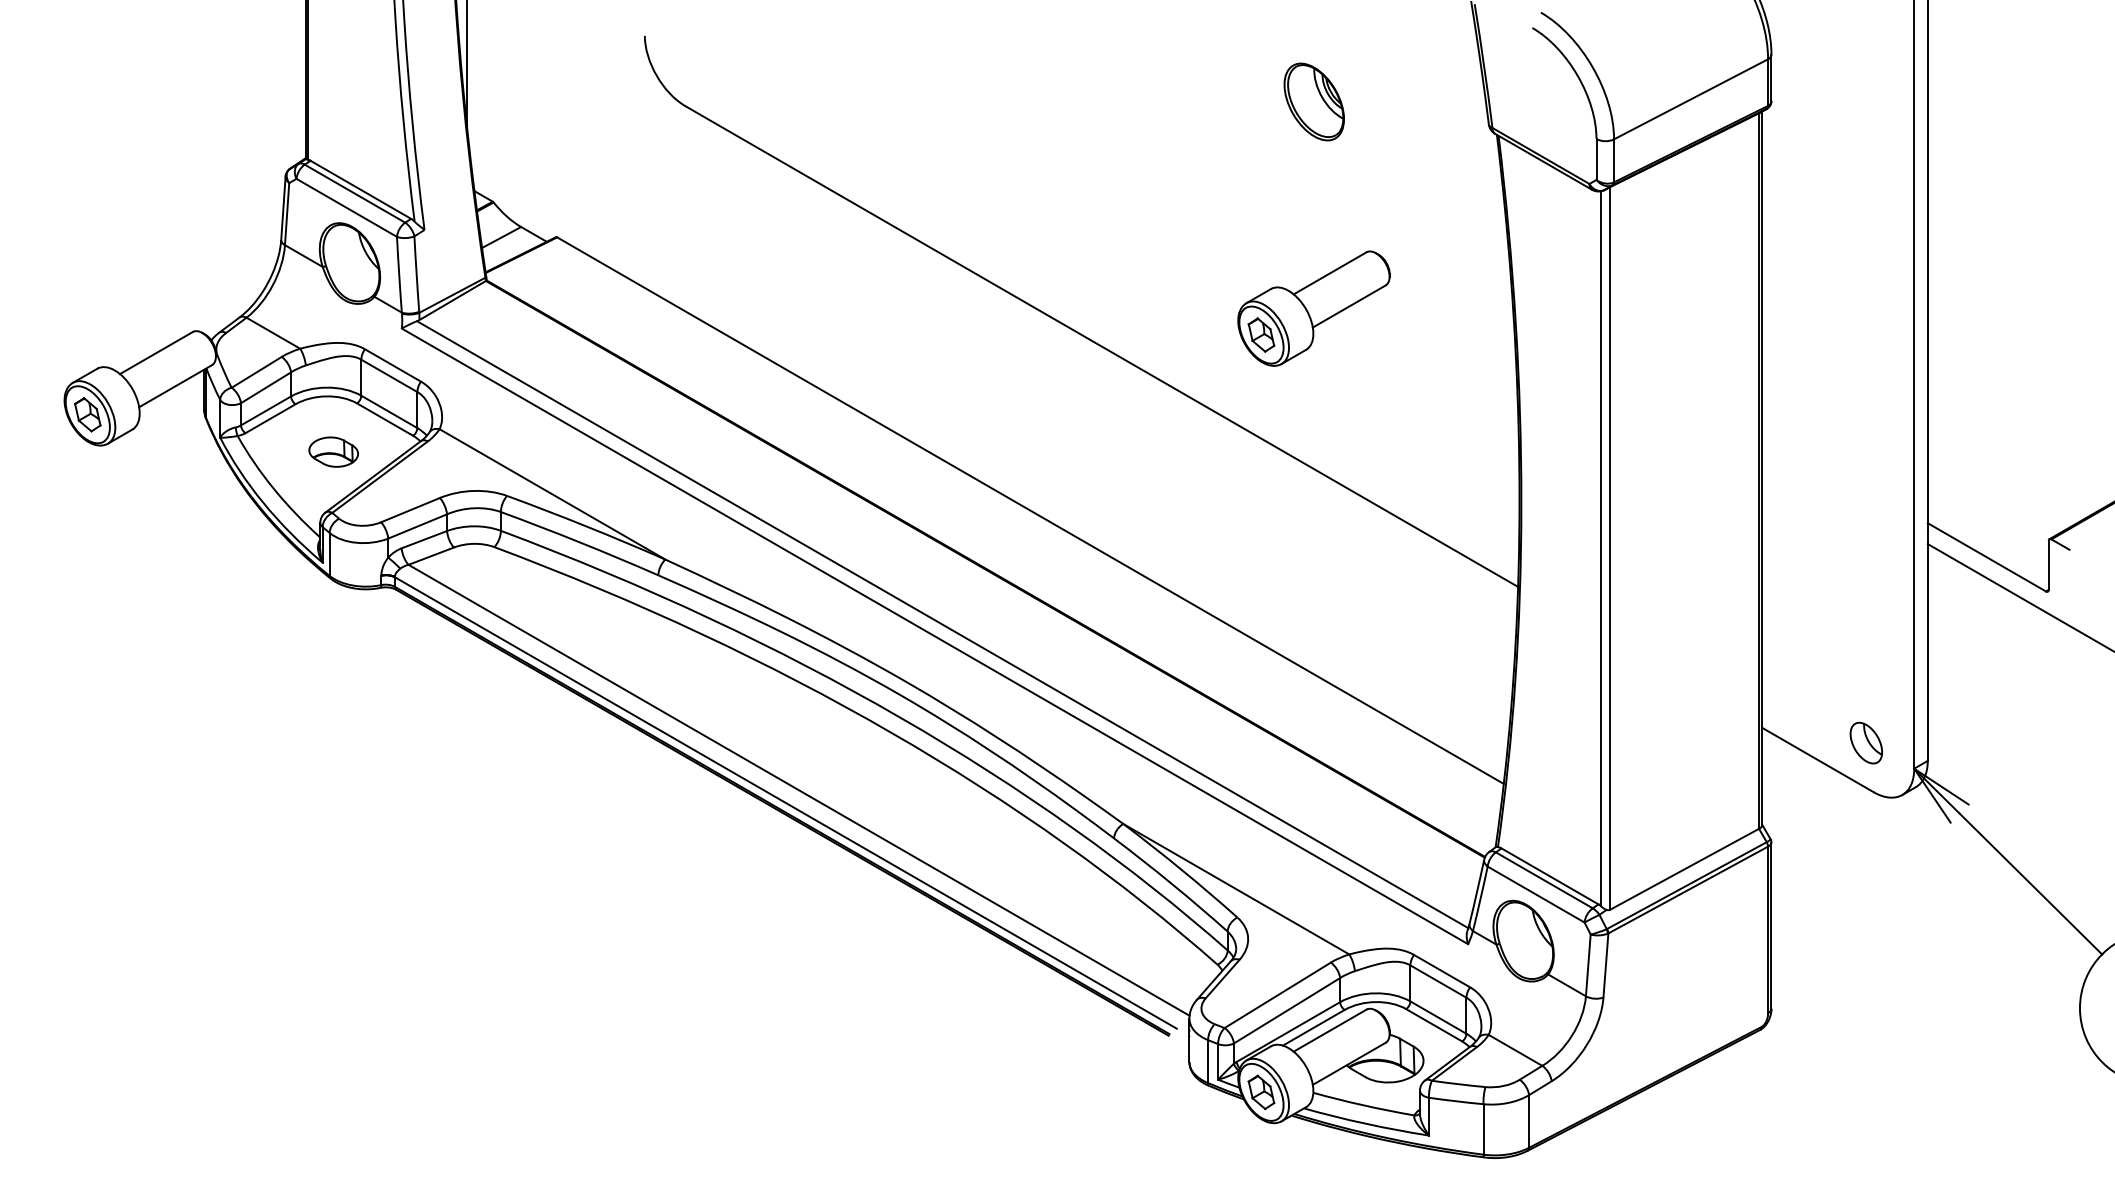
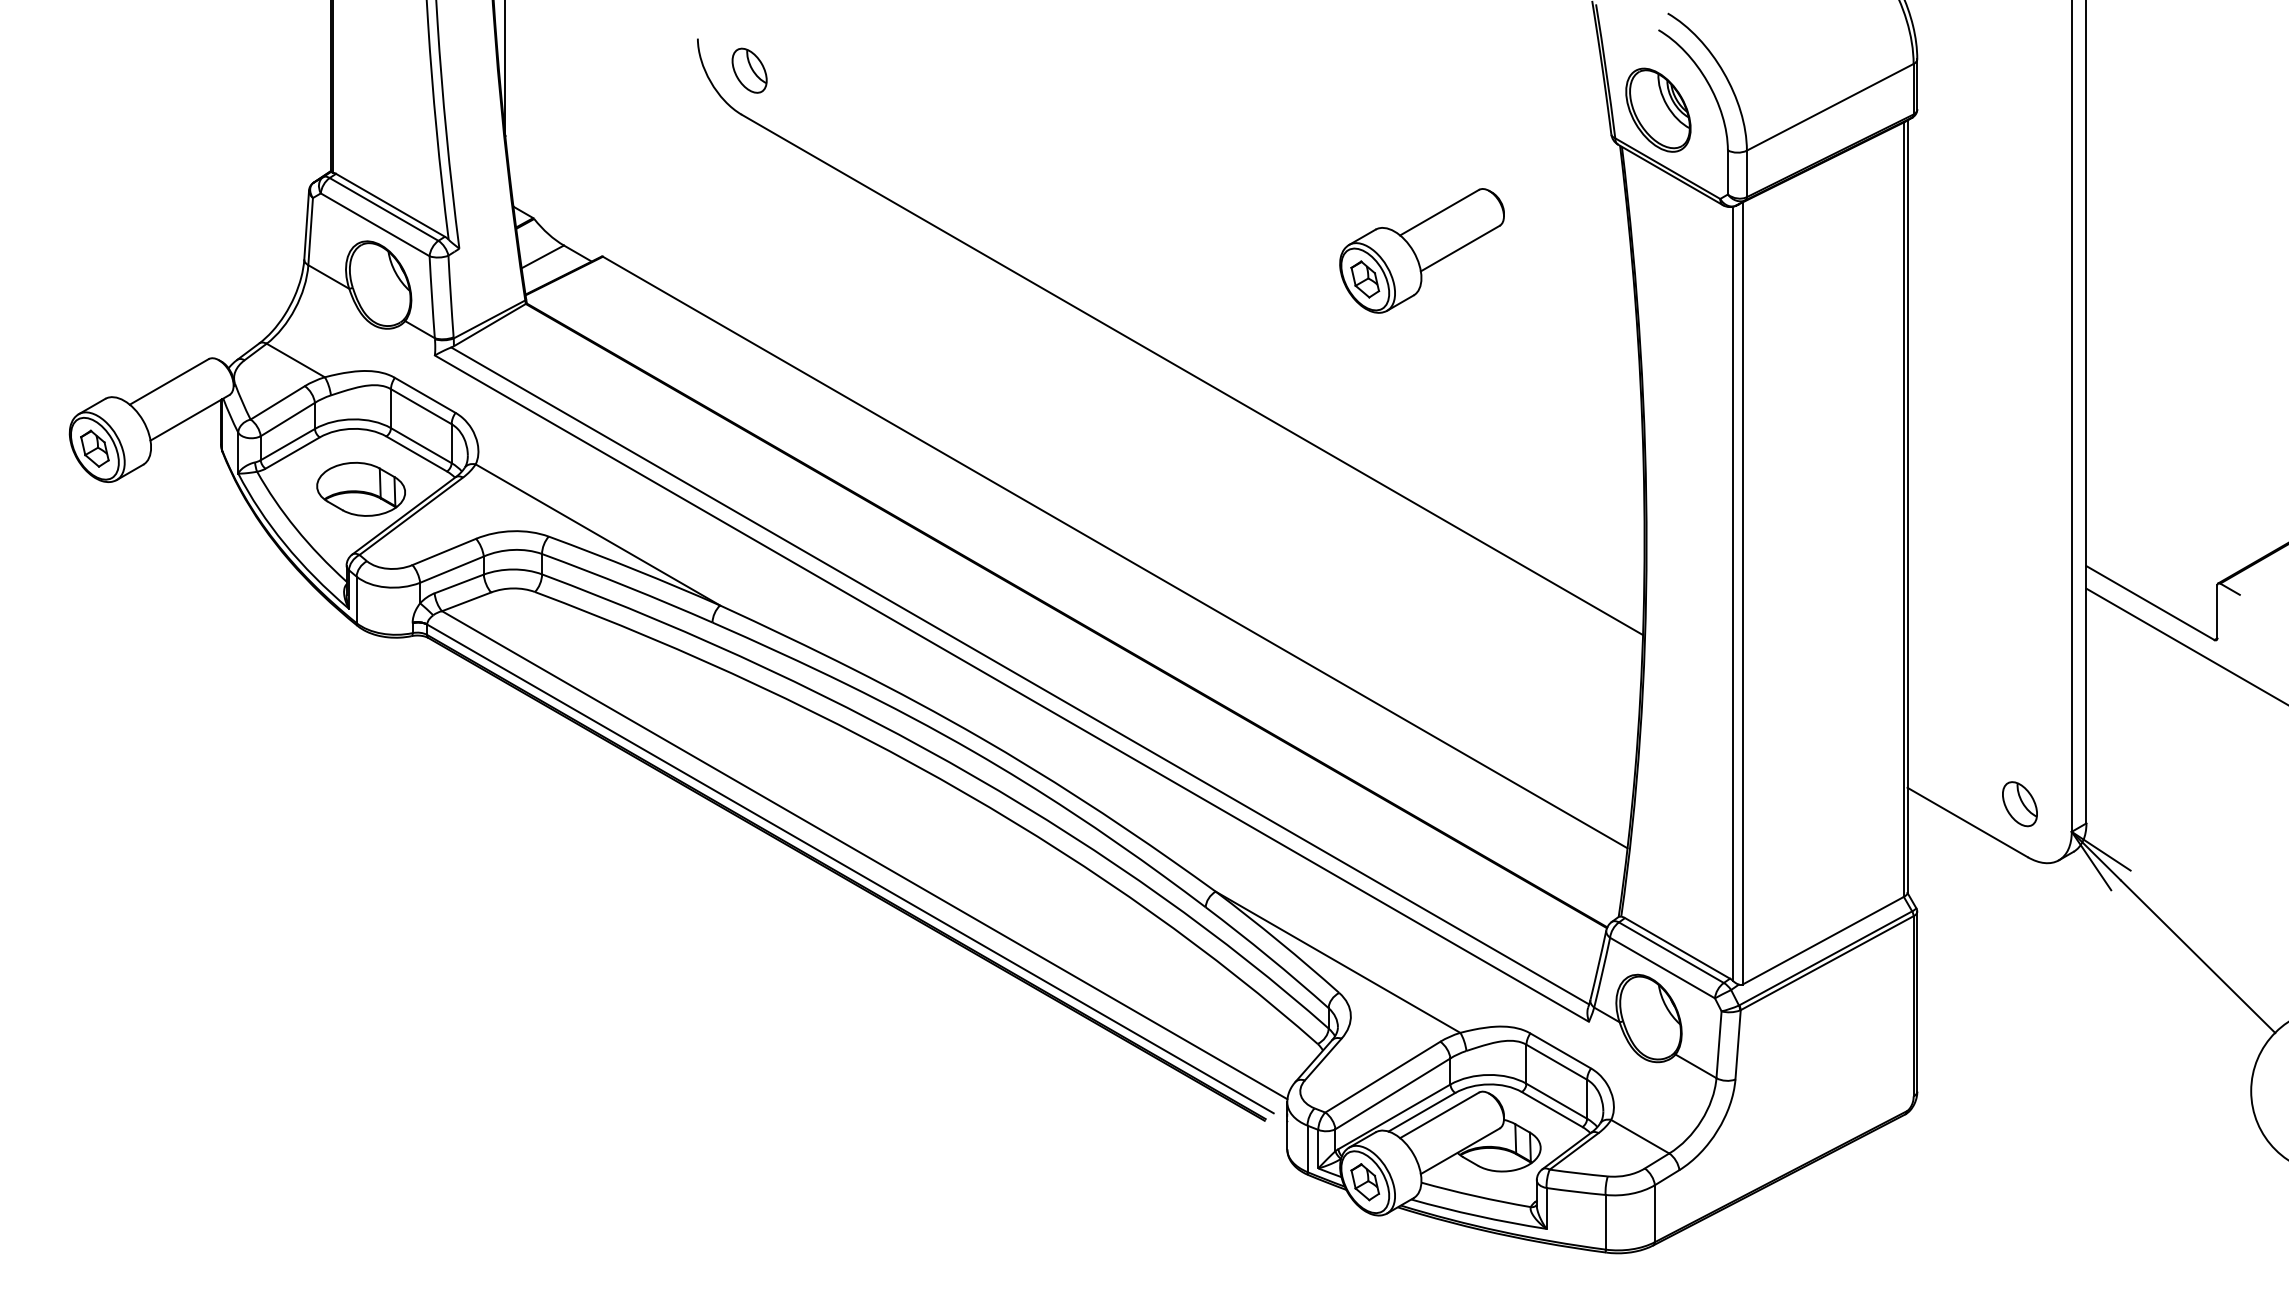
part: (692, 65) -> (749, 70), added
part: (1314, 101) -> (1658, 109), moved
part: (1313, 308) -> (1421, 250), moved
part: (333, 451) -> (360, 488), size x1.67

